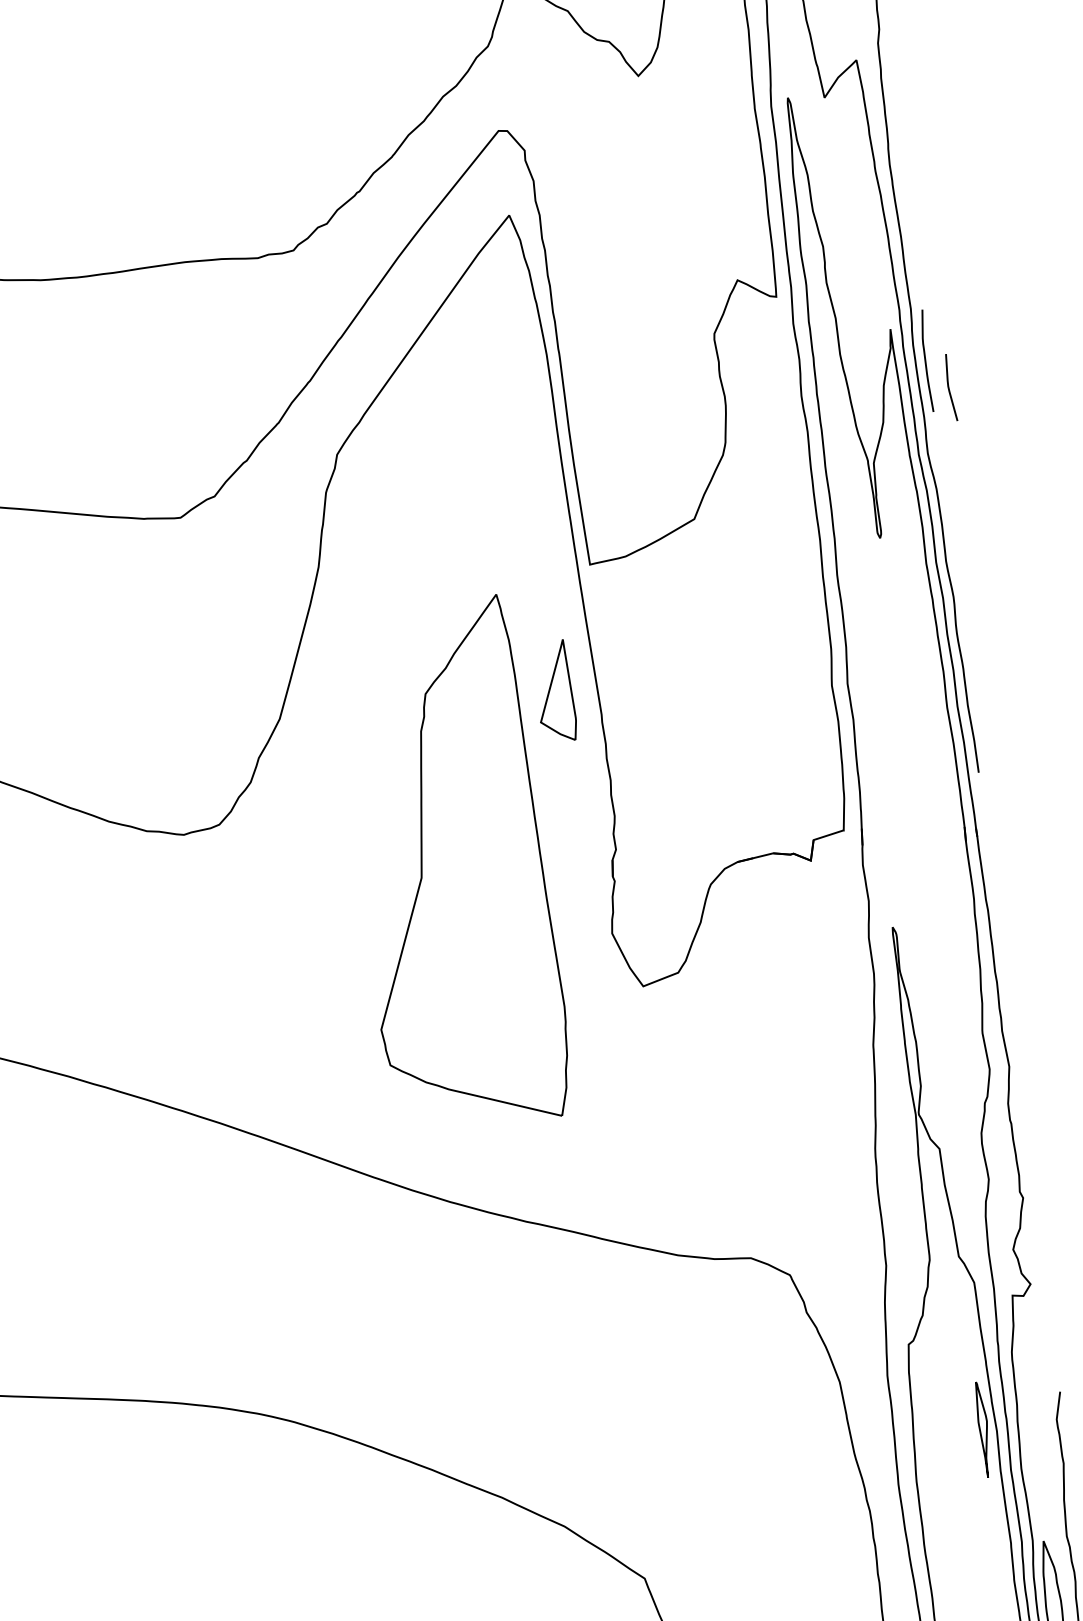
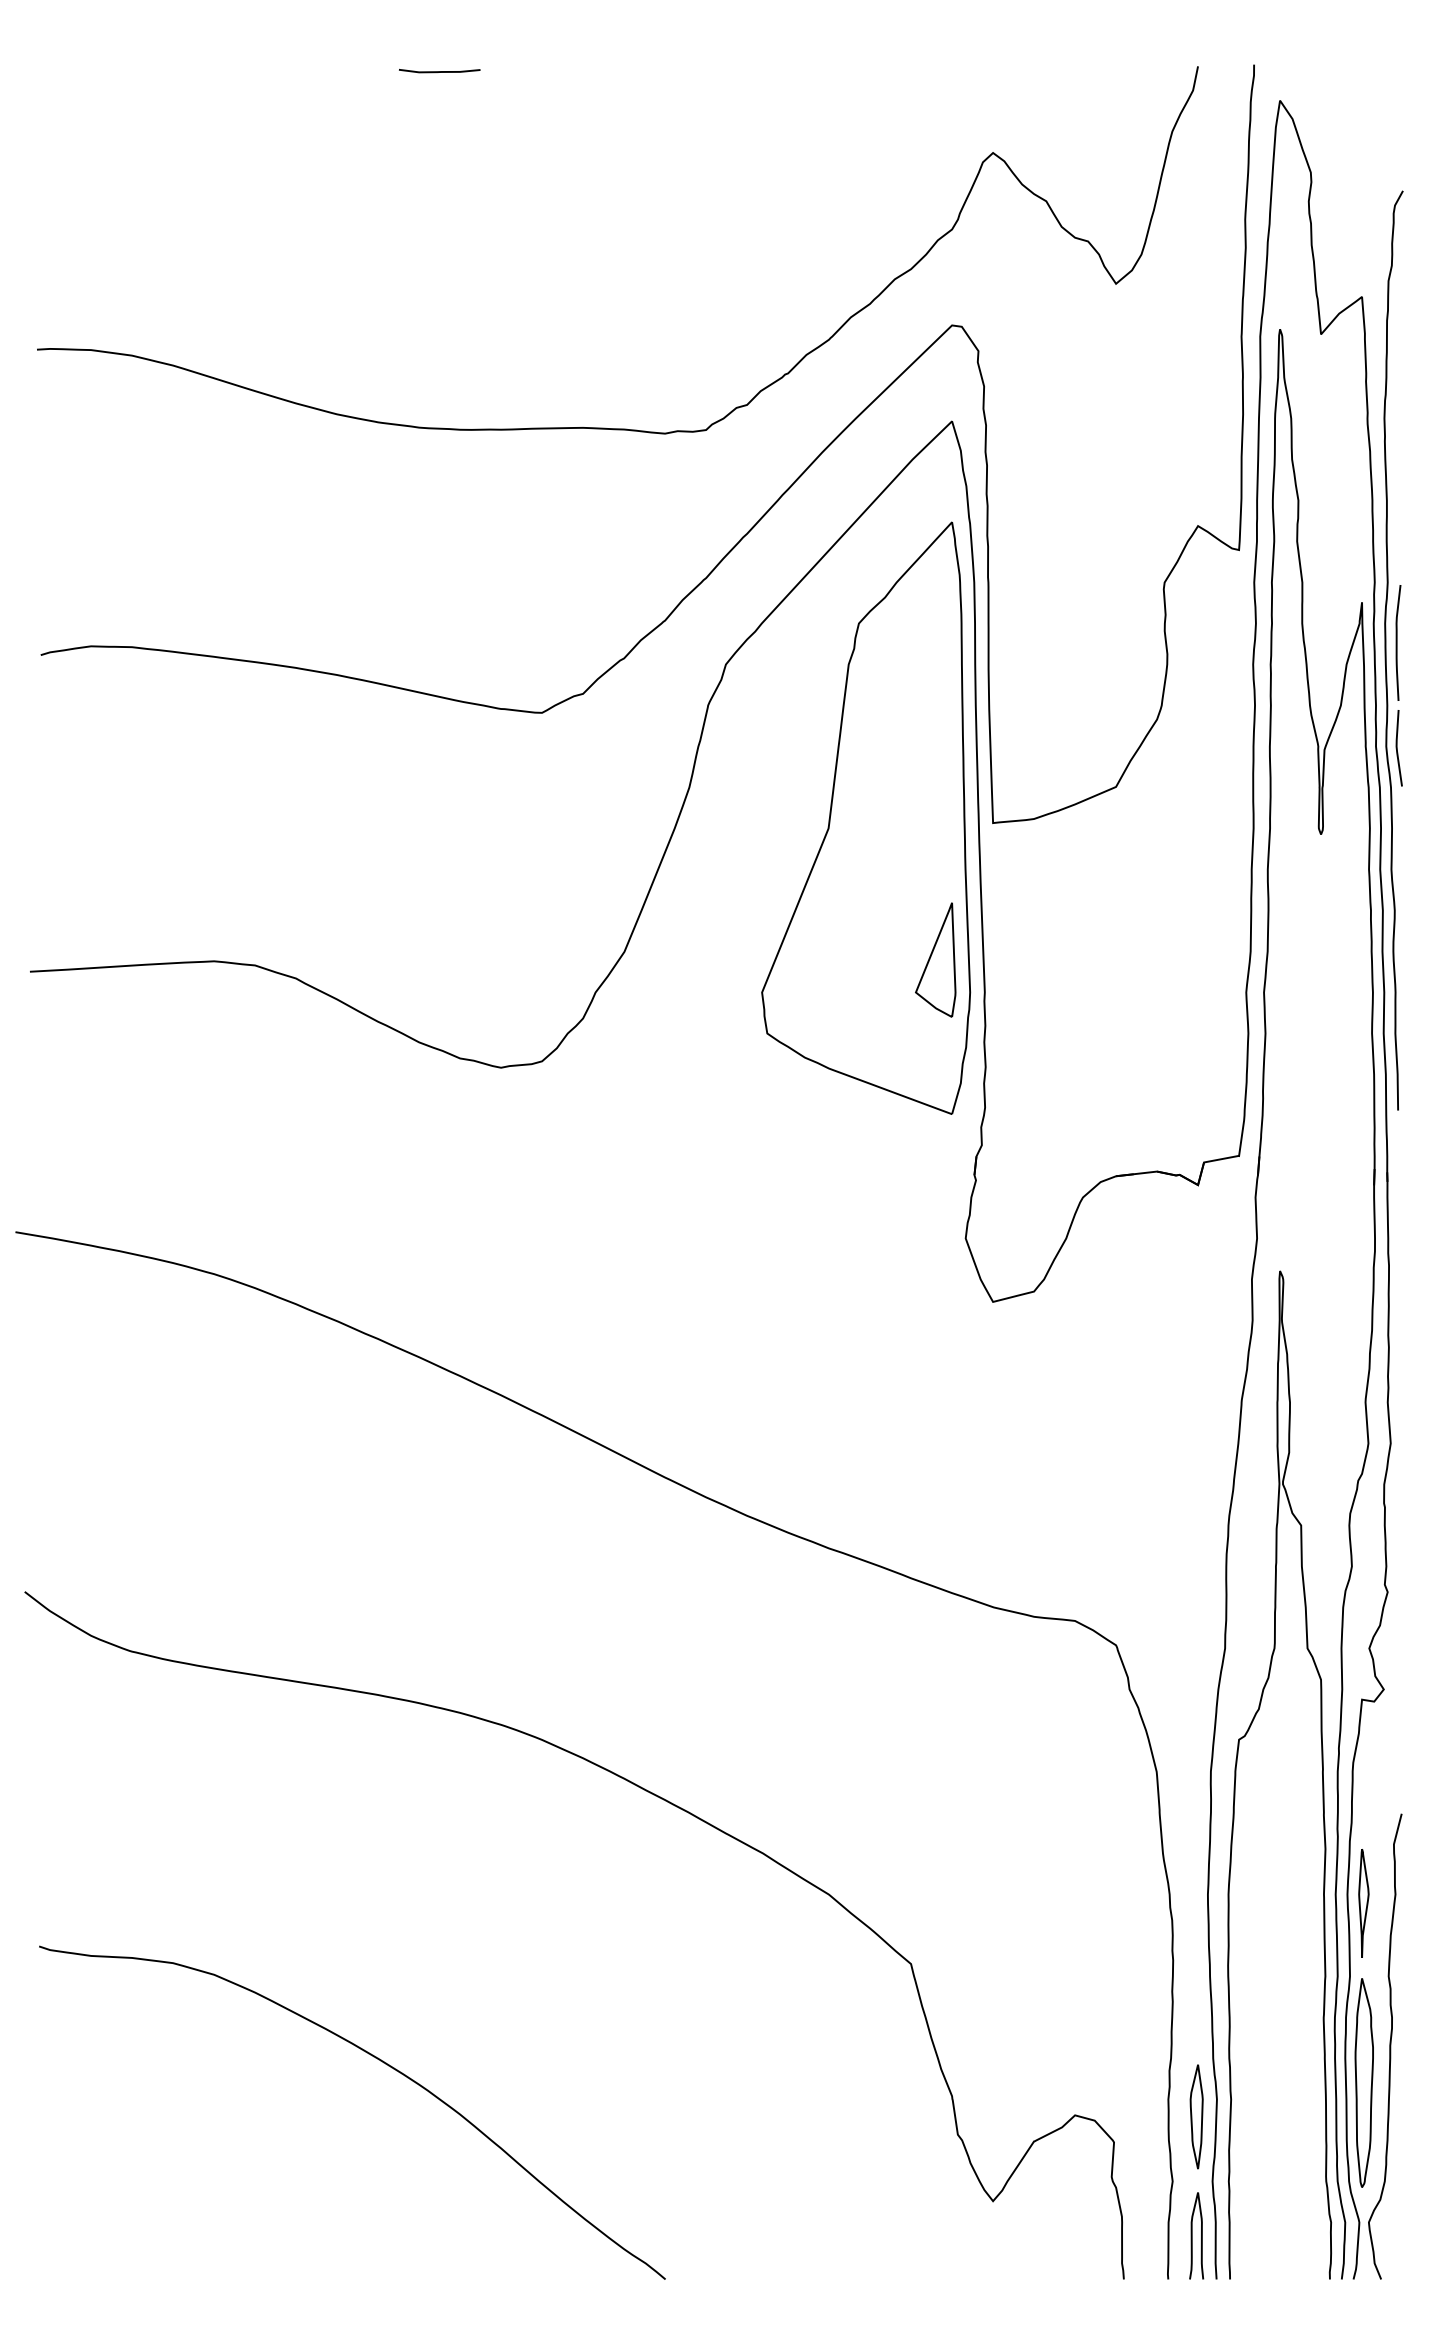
line: (949, 388) -> (1397, 748), moved
part: (453, 864) -> (866, 817), moved
part: (983, 1429) -> (1363, 1903), moved

